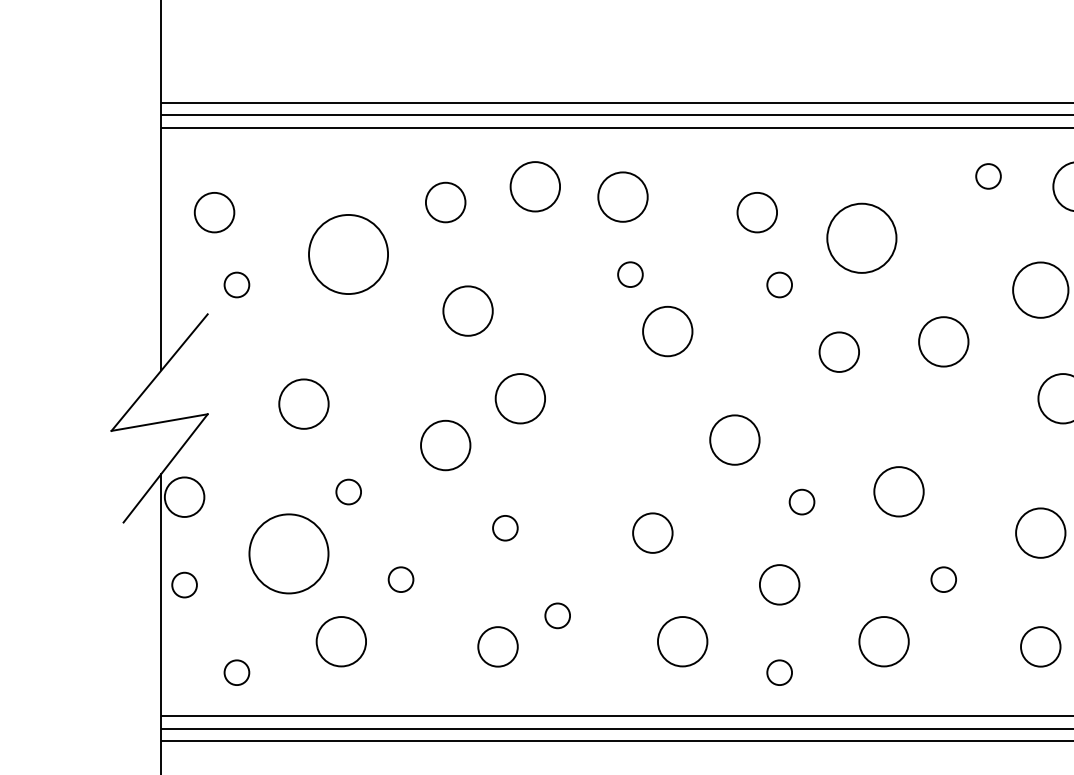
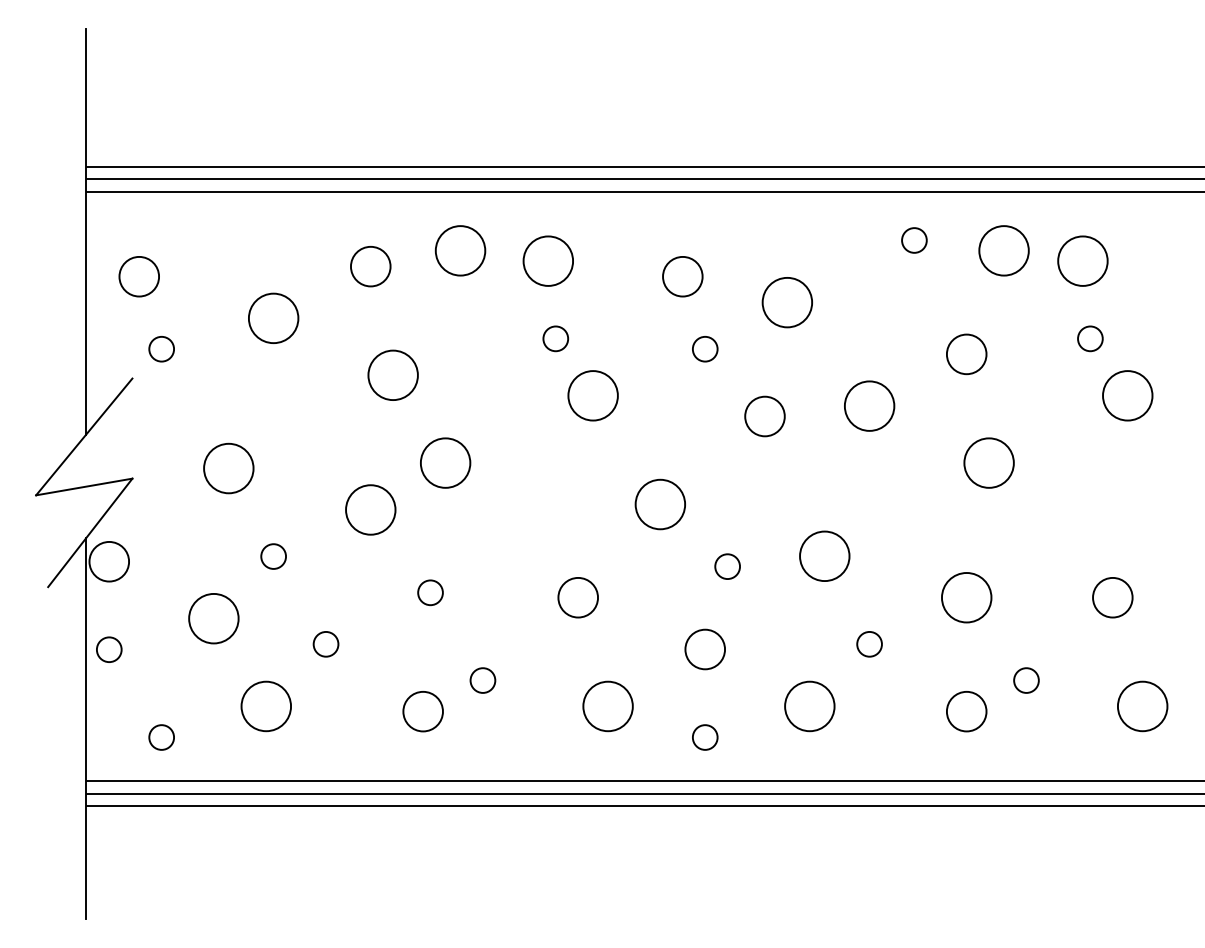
circle: (860, 238) -> (786, 302), size x0.71
circle: (348, 253) -> (273, 317), size x0.62
circle: (1040, 290) -> (966, 354), size x0.71
circle: (288, 553) -> (213, 618), size x0.62

